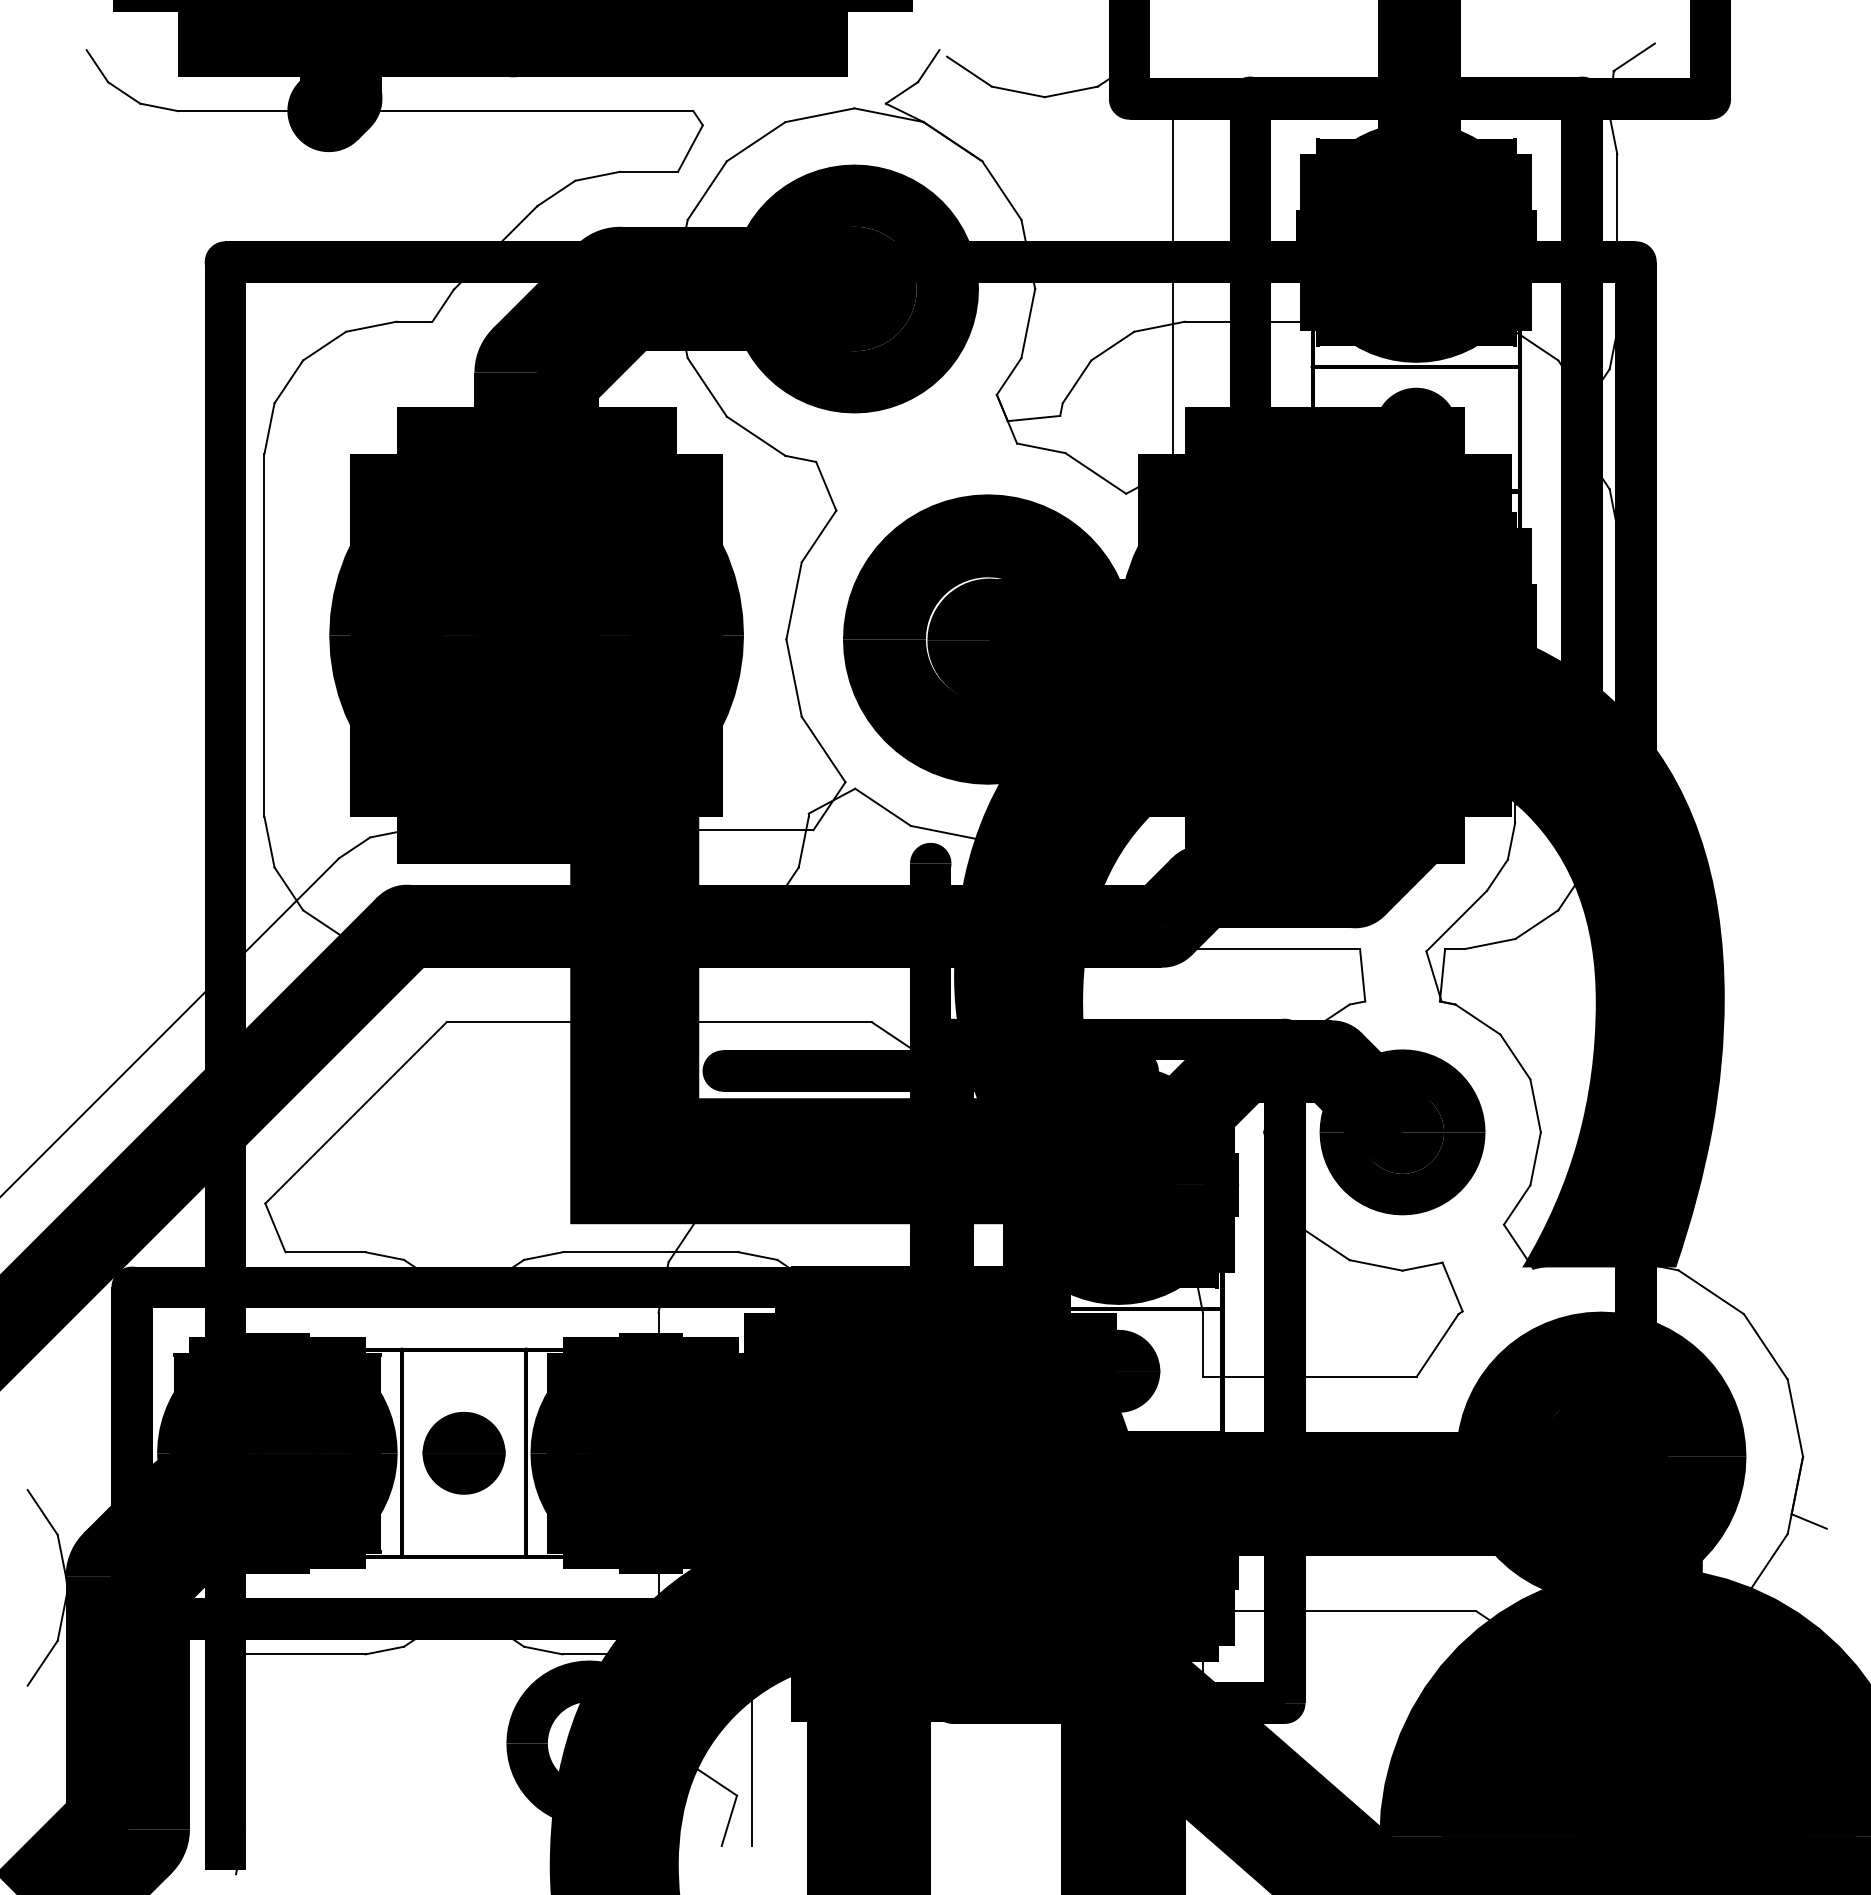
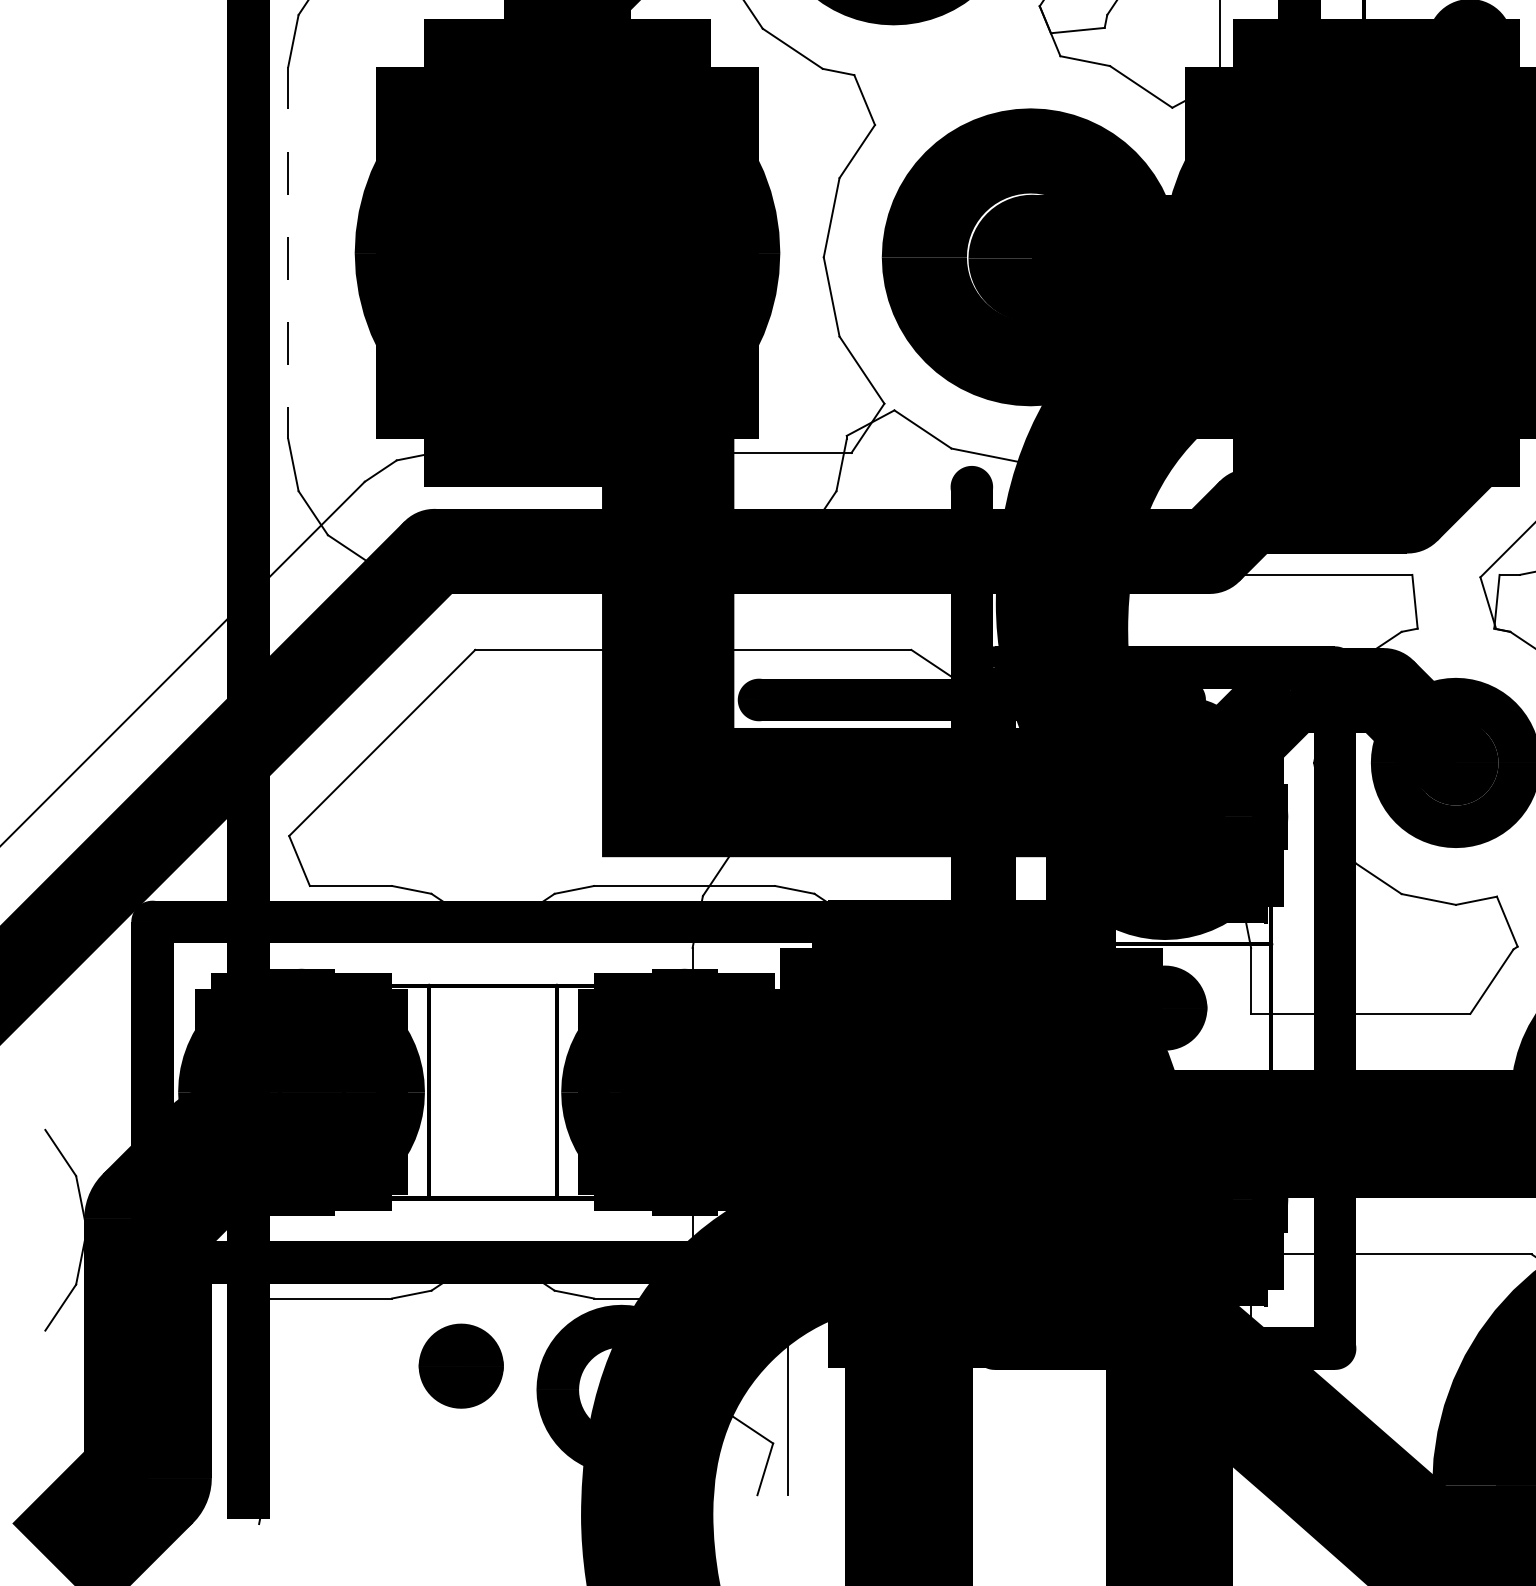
line: (264, 635) -> (288, 253), solid -> dashed
part: (463, 1452) -> (460, 1365), moved

